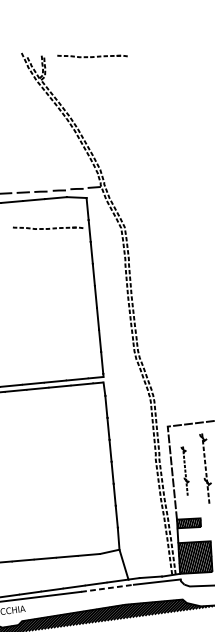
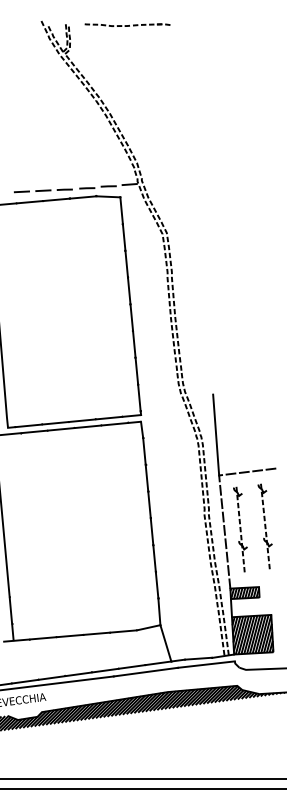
part: (48, 227) -> (73, 233), removed
line: (165, 392) -> (216, 434), added
part: (185, 471) -> (240, 529), size x1.43
line: (108, 588) -> (146, 672), dashed -> solid

